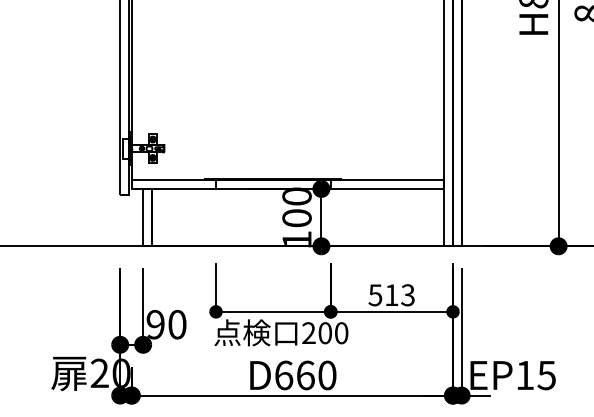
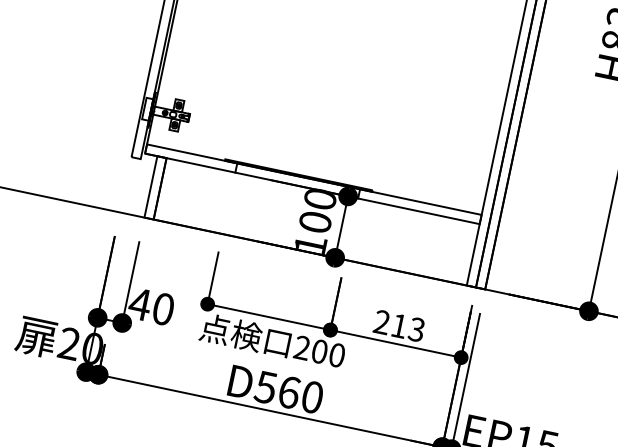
text: (375, 295) -> (381, 322), 513 -> 213
text: (155, 324) -> (140, 304), 90 -> 40
text: (283, 375) -> (265, 387), D660 -> D560

